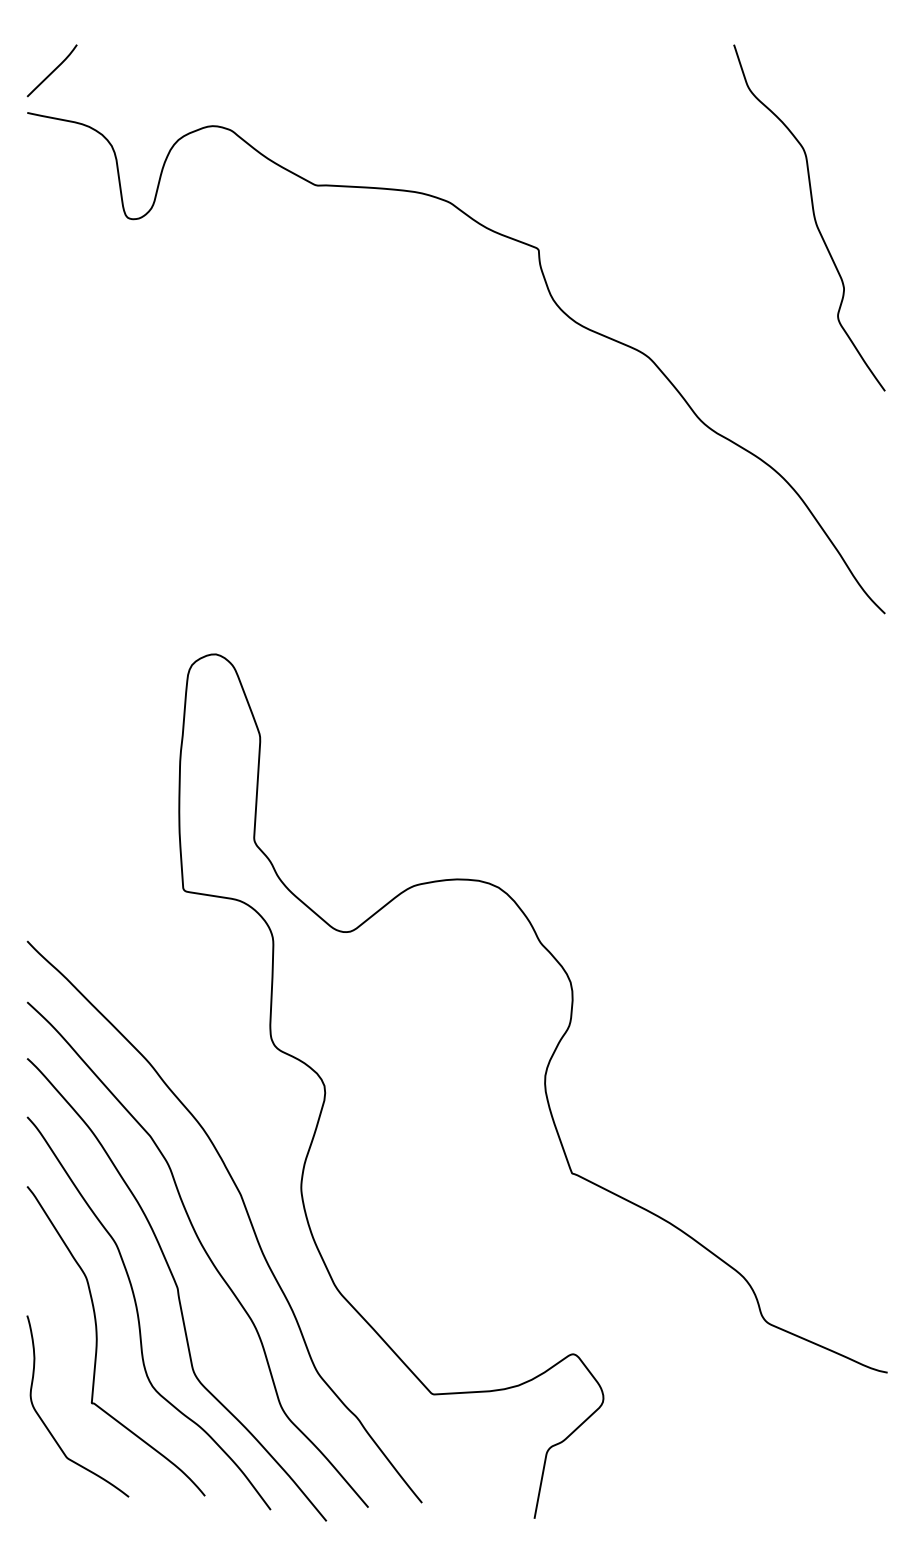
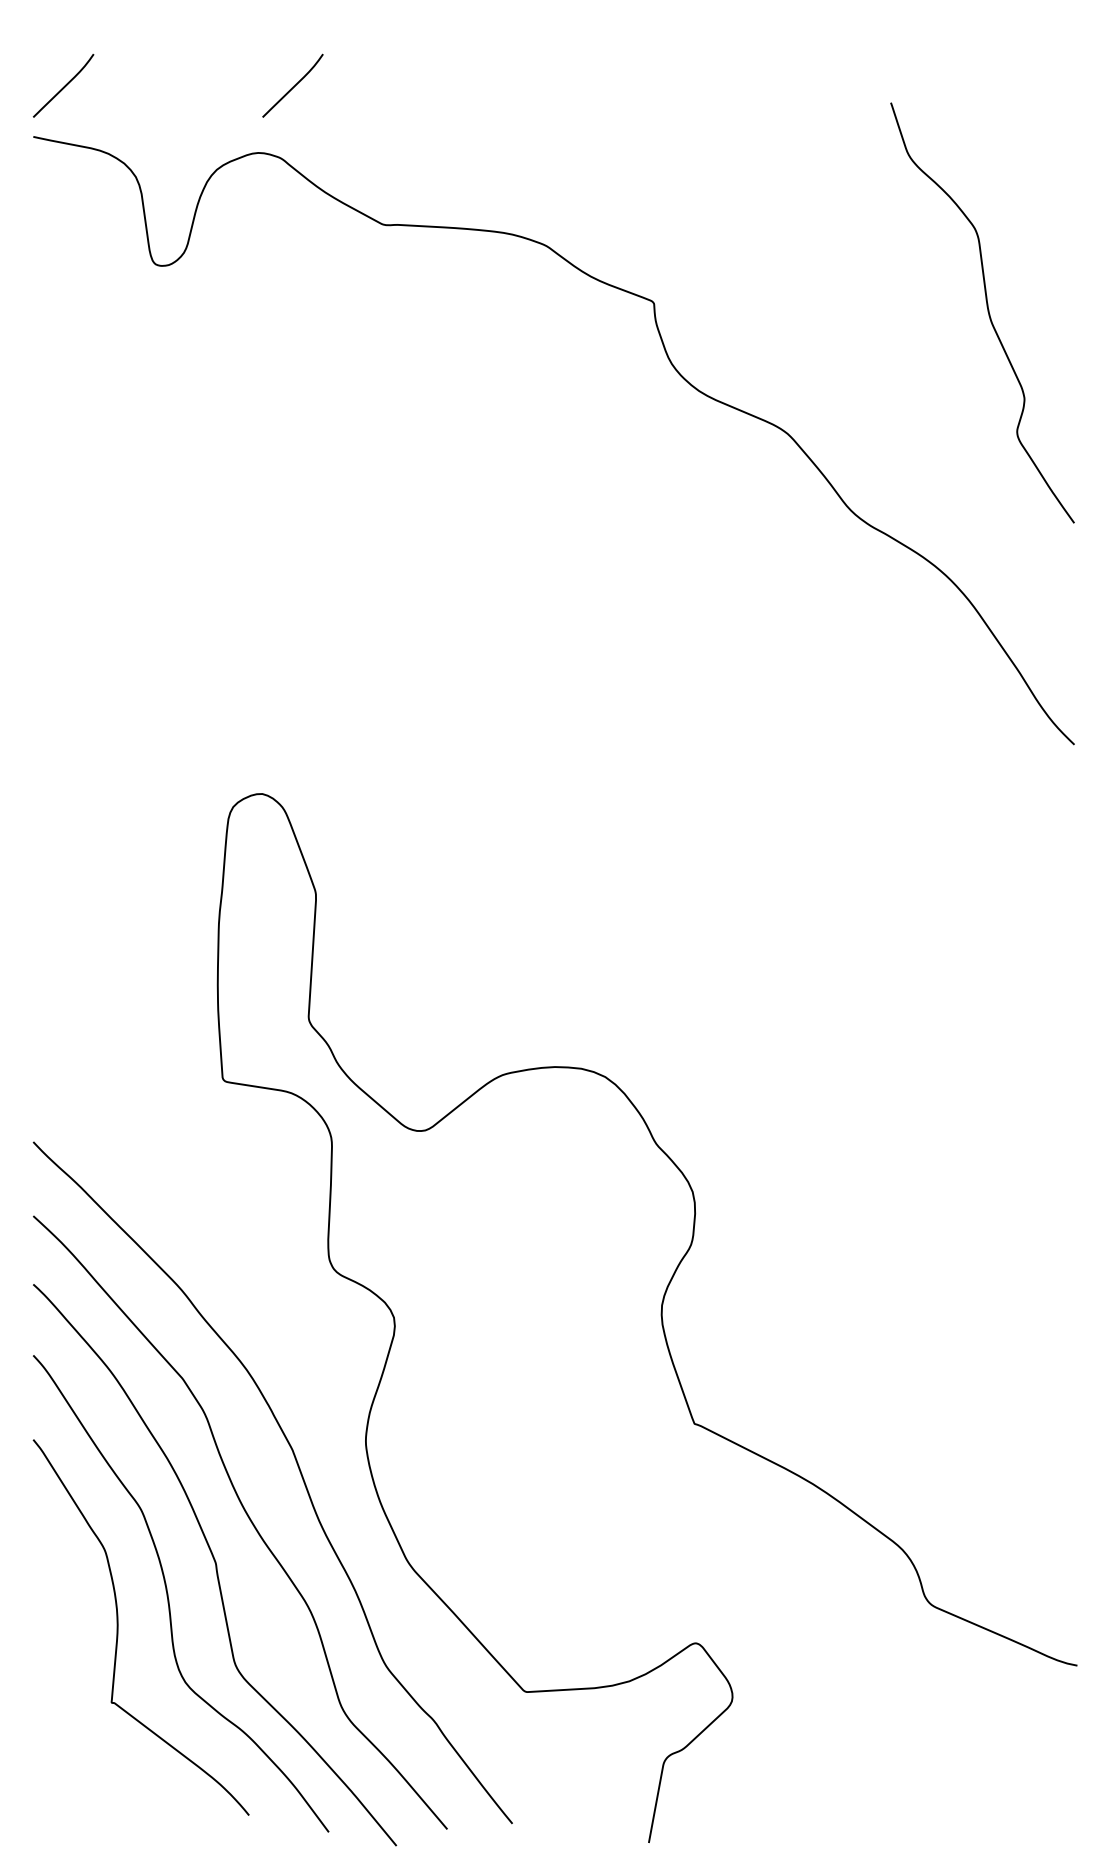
curve: (241, 70) -> (293, 85), added
curve: (813, 217) -> (987, 312), moved
curve: (47, 1426) -> (57, 1730), removed

